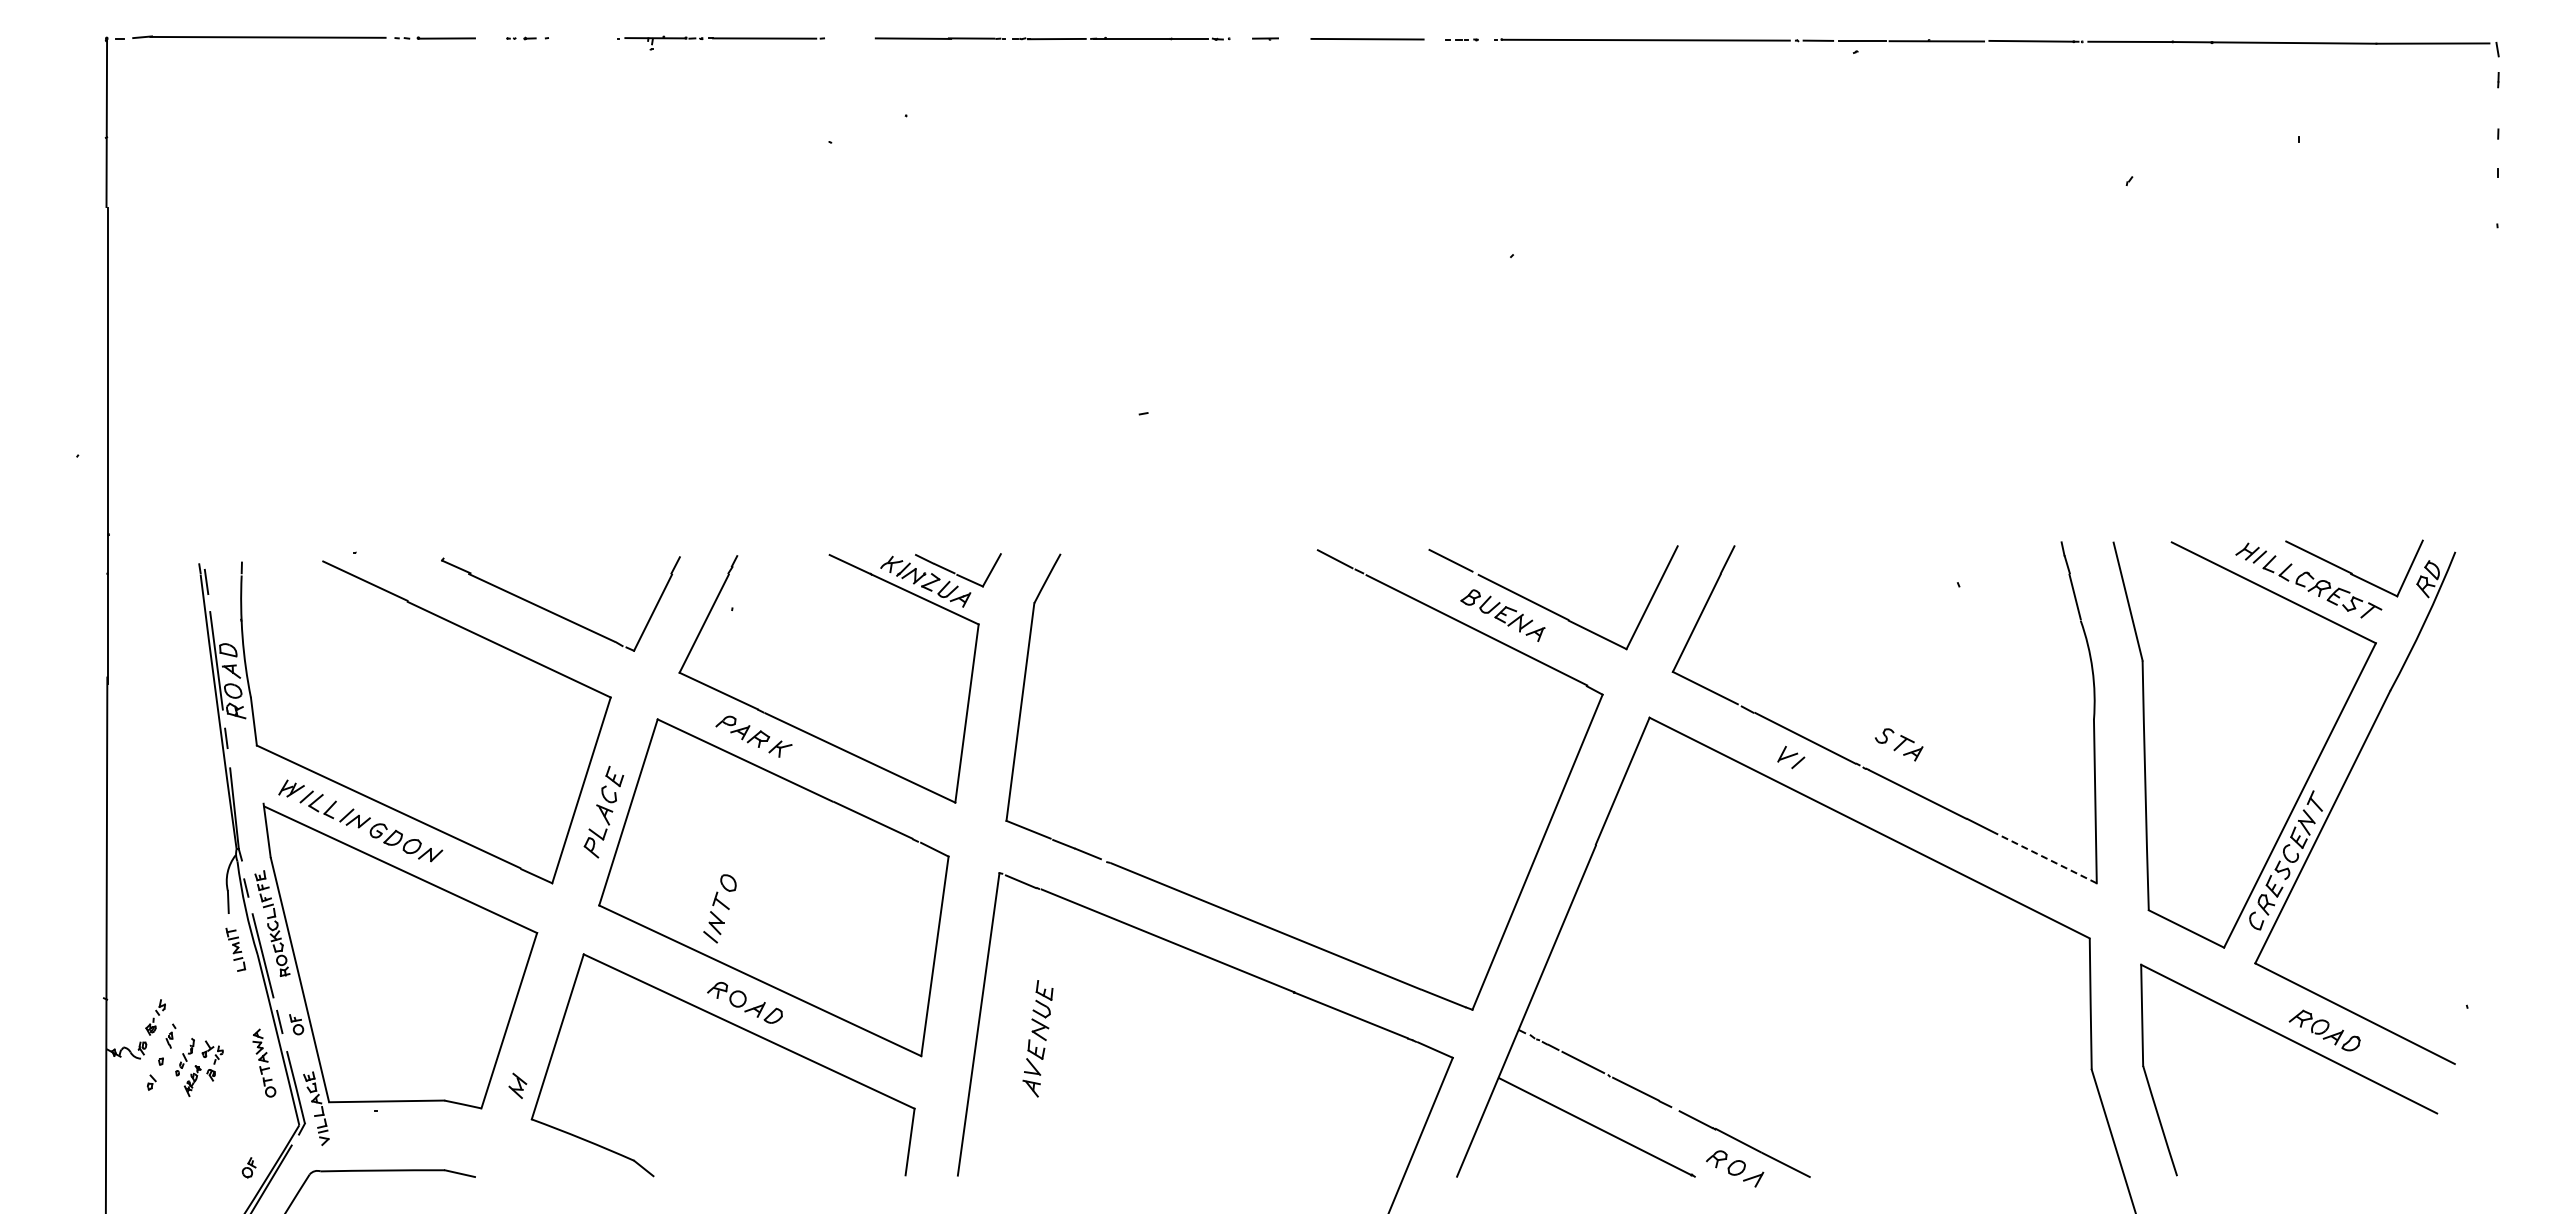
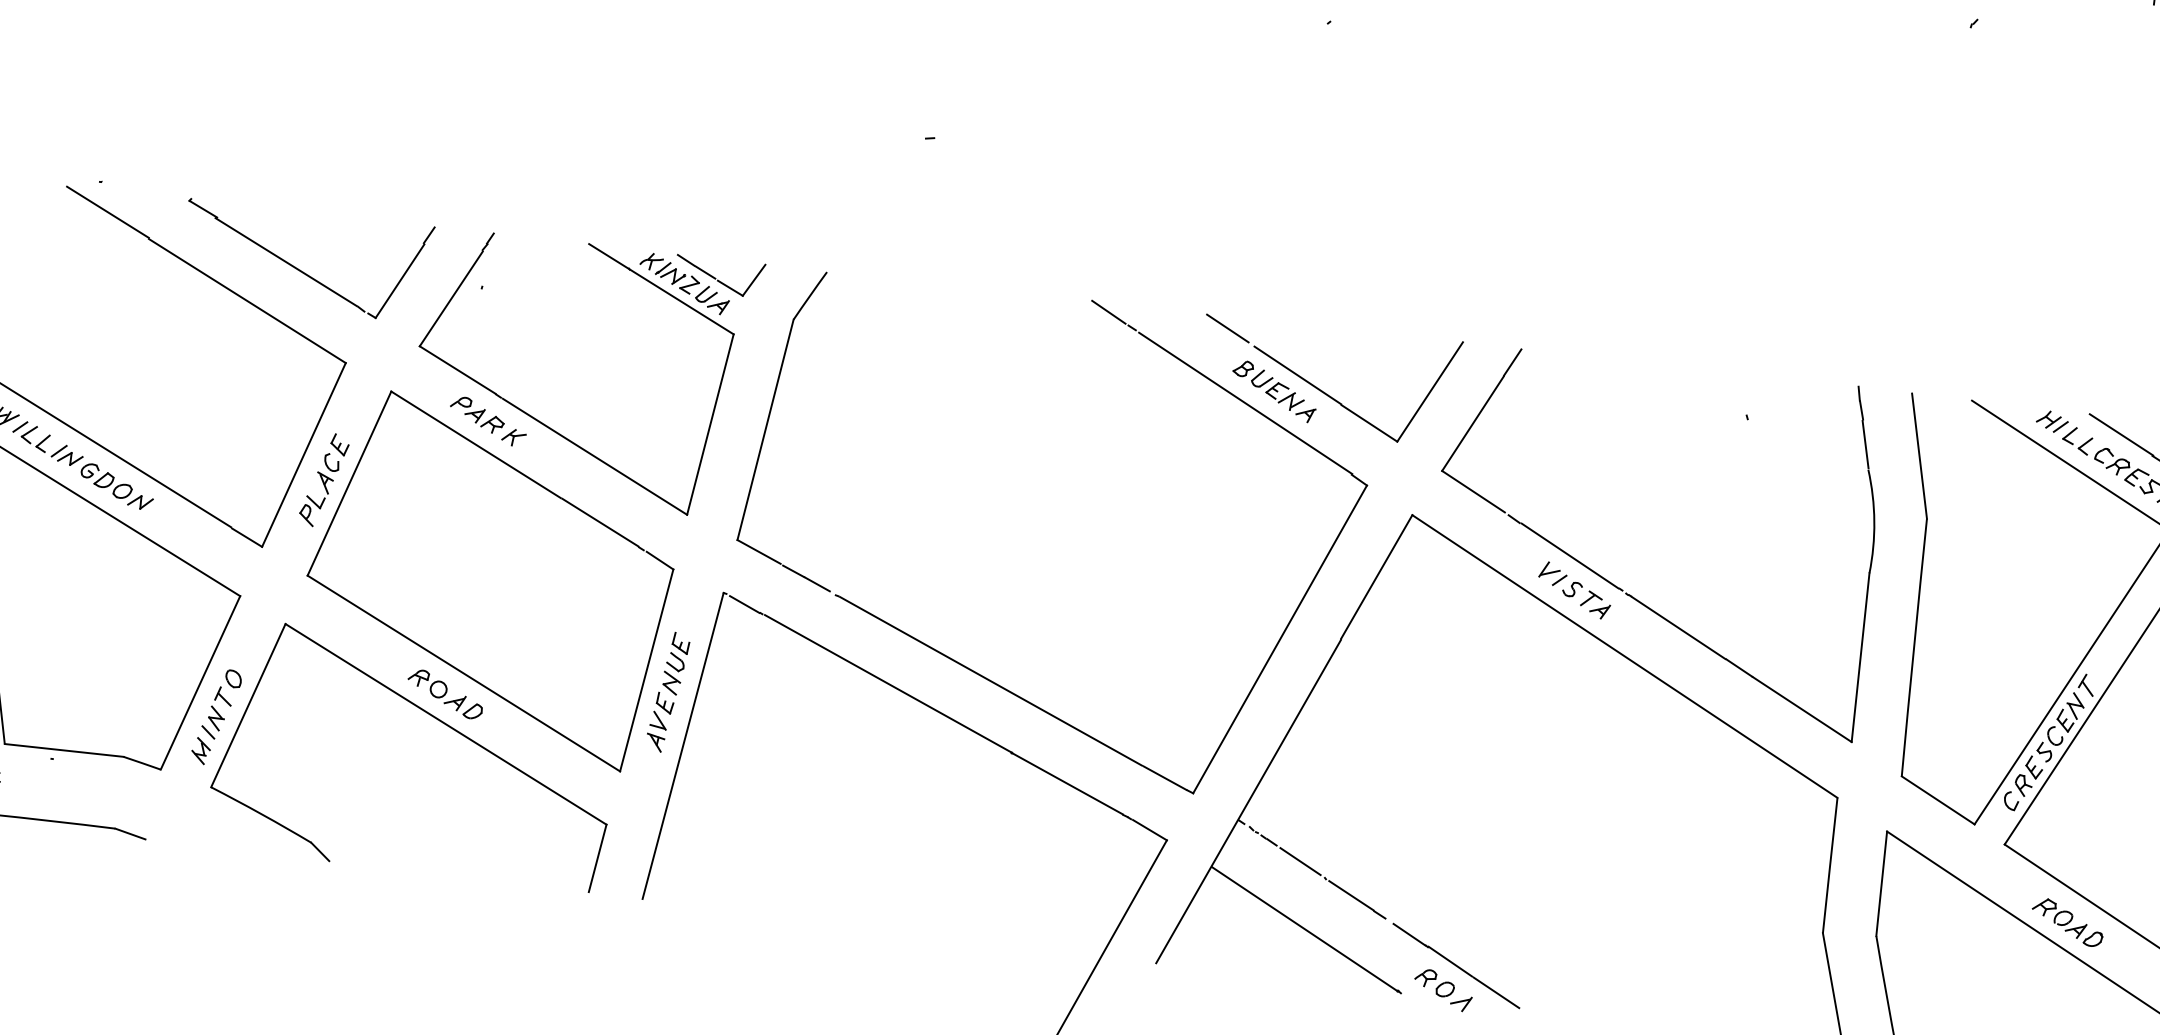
part: (1899, 744) -> (1586, 600), moved
line: (2045, 857) -> (1802, 709), dashed -> solid
part: (719, 908) -> (221, 703), moved
part: (1037, 1038) -> (667, 691), moved

